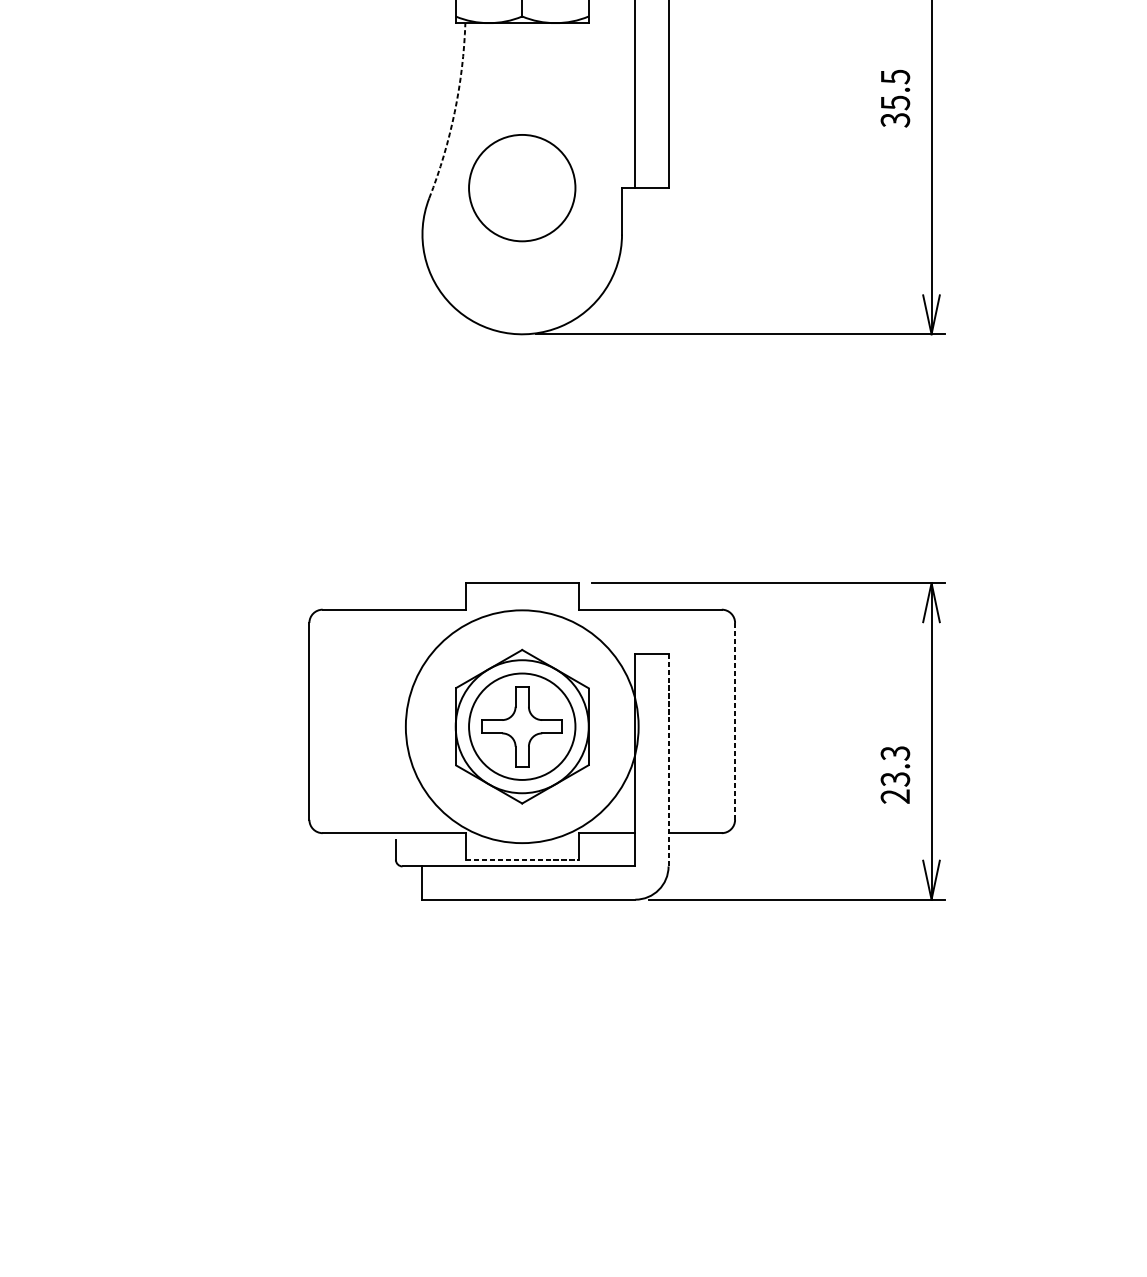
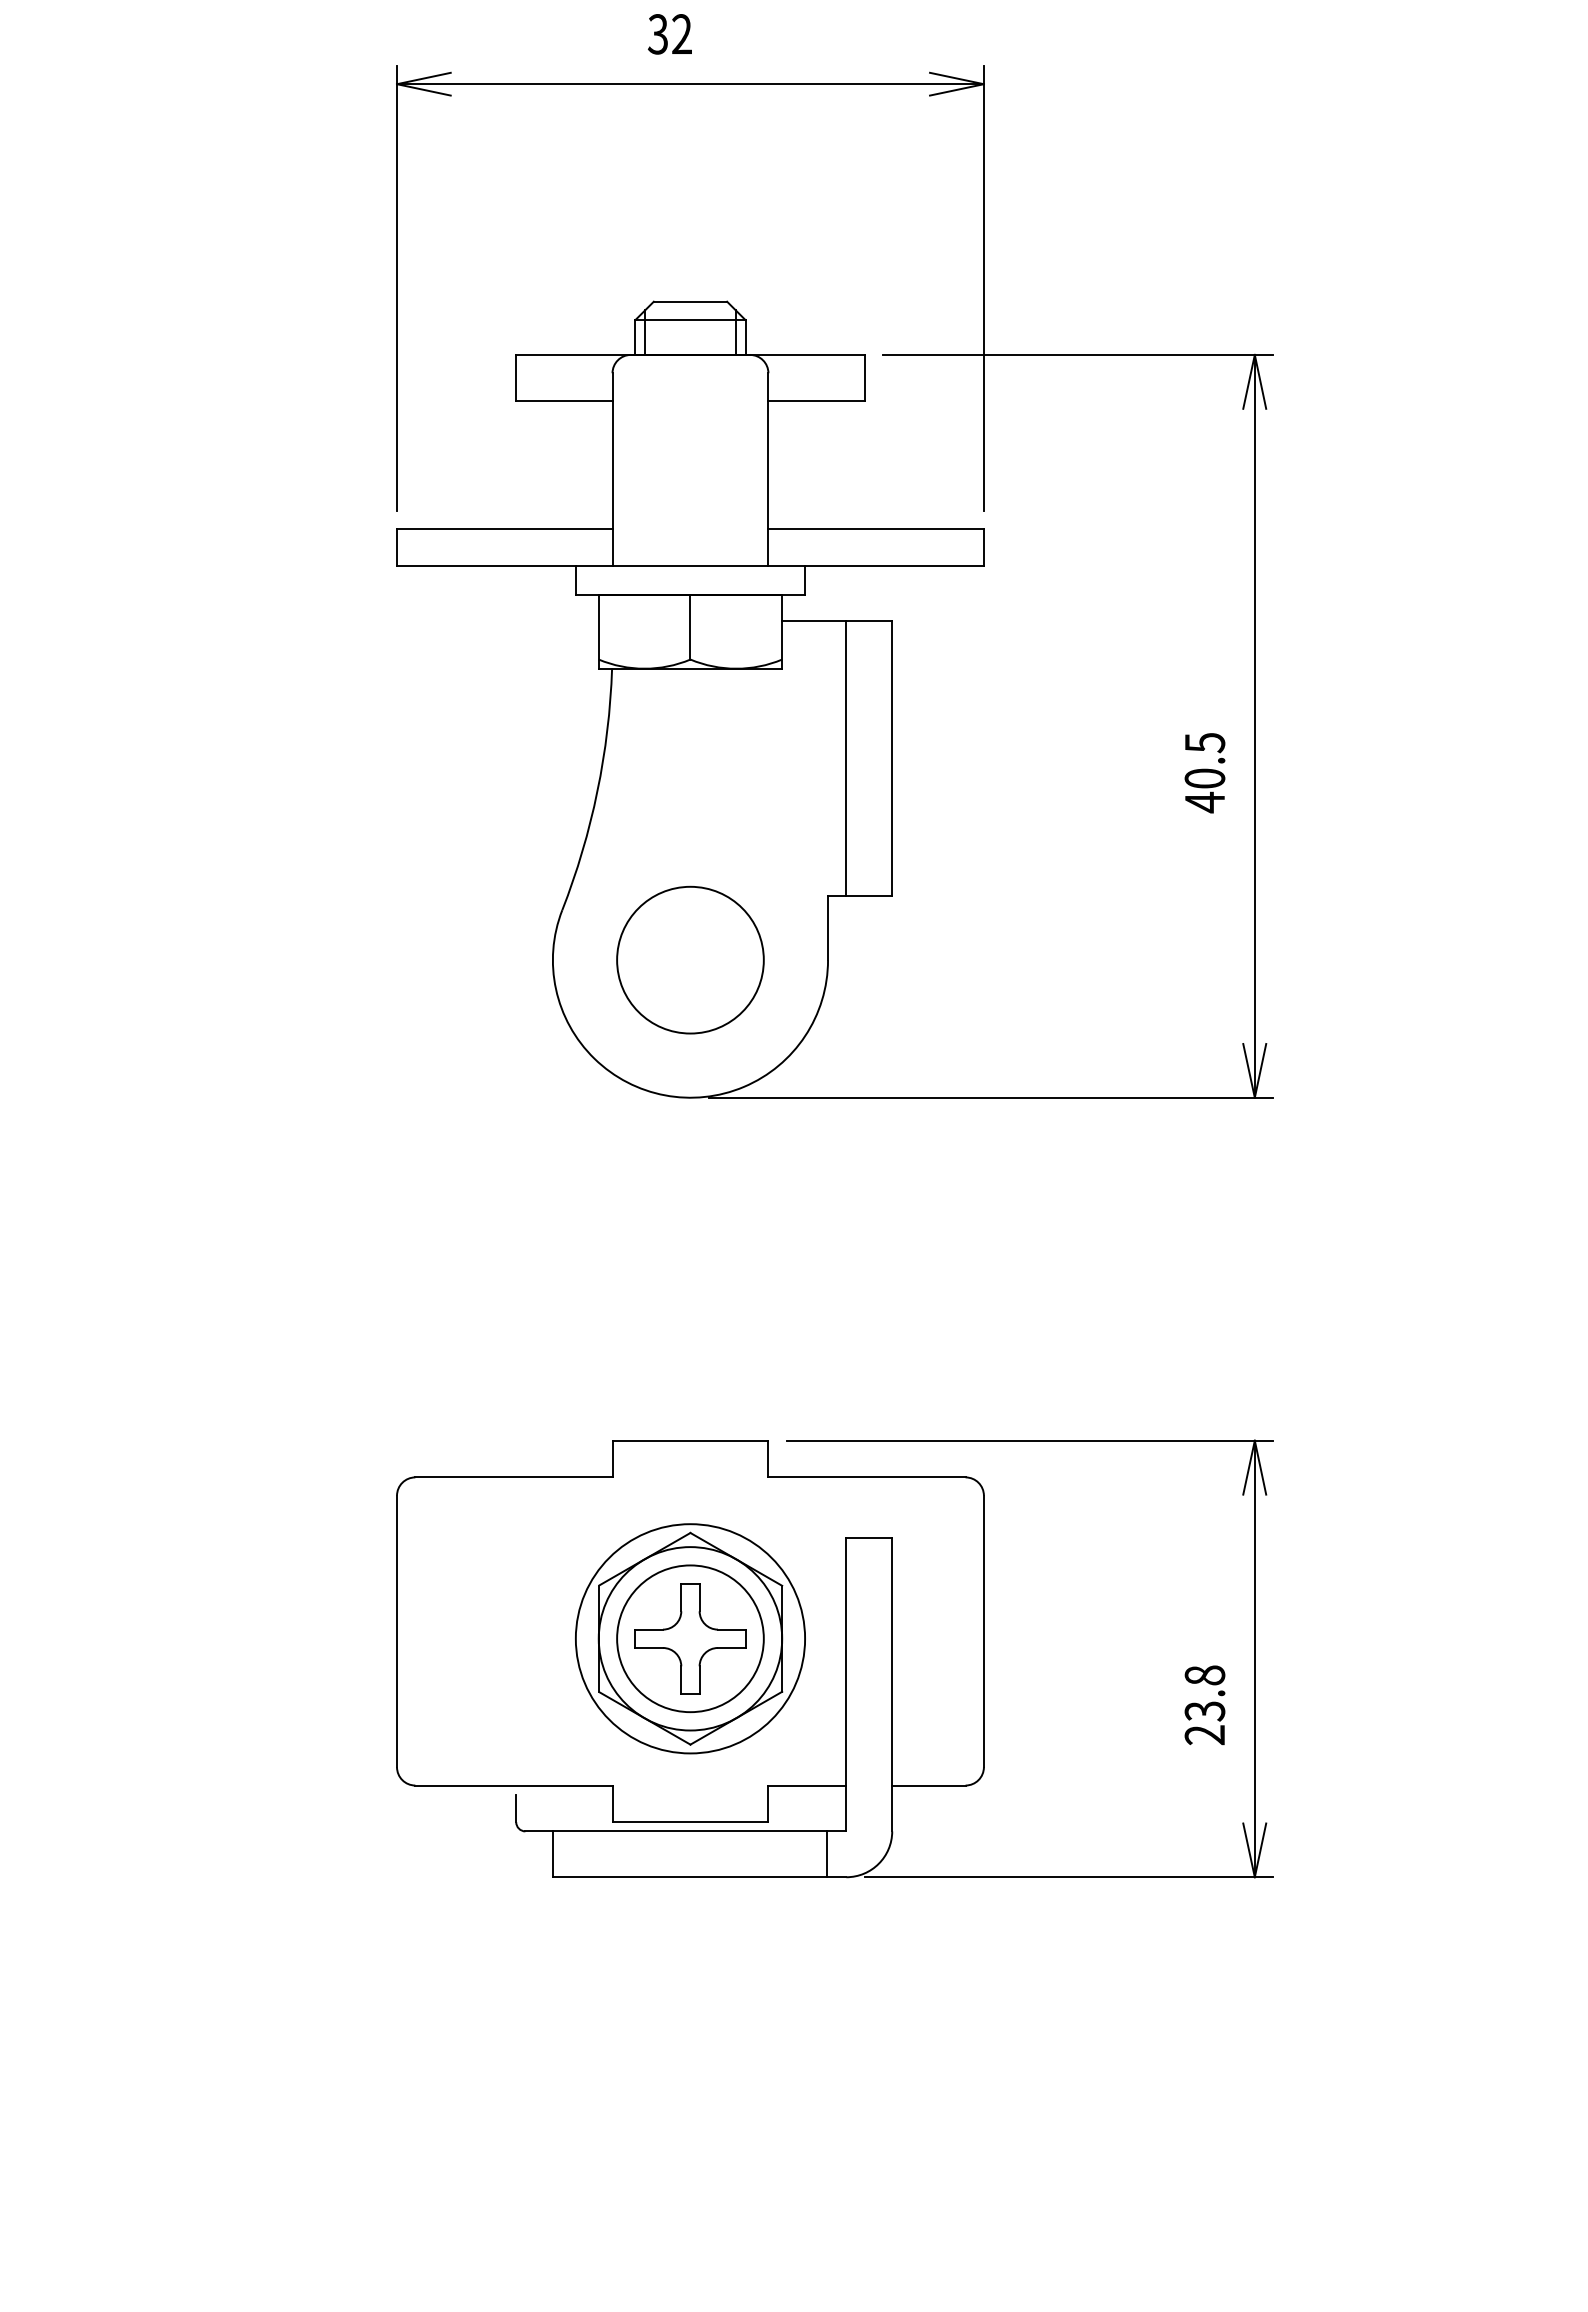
text: (895, 111) -> (1204, 790), 35.5 -> 40.5
arc: (454, 112) -> (597, 791), dashed -> solid
circle: (522, 187) -> (690, 959), moved
line: (734, 721) -> (983, 1631), dashed -> solid
circle: (522, 726) -> (690, 1638), size x0.71
text: (895, 753) -> (1204, 1675), 23.3 -> 23.8
line: (668, 759) -> (892, 1684), dashed -> solid
line: (522, 859) -> (690, 1822), dashed -> solid
line: (620, 883) -> (826, 1854), added

